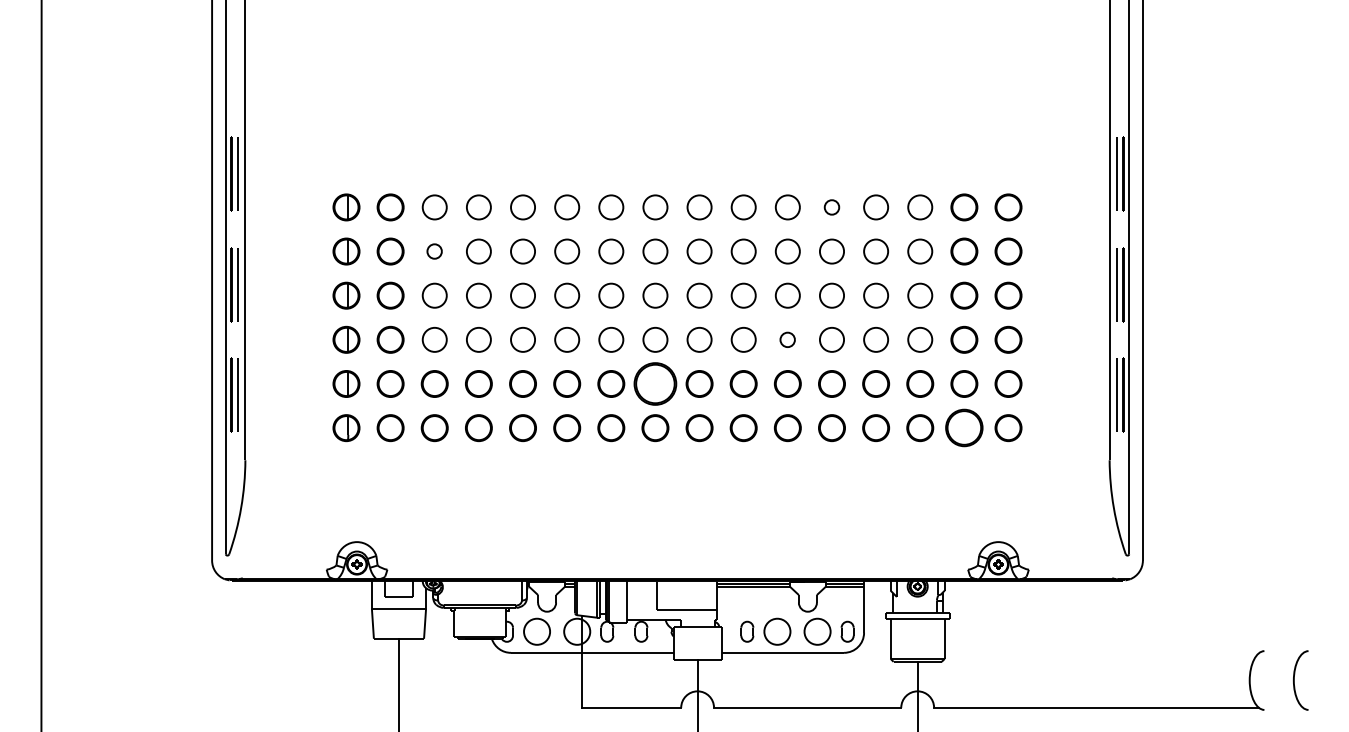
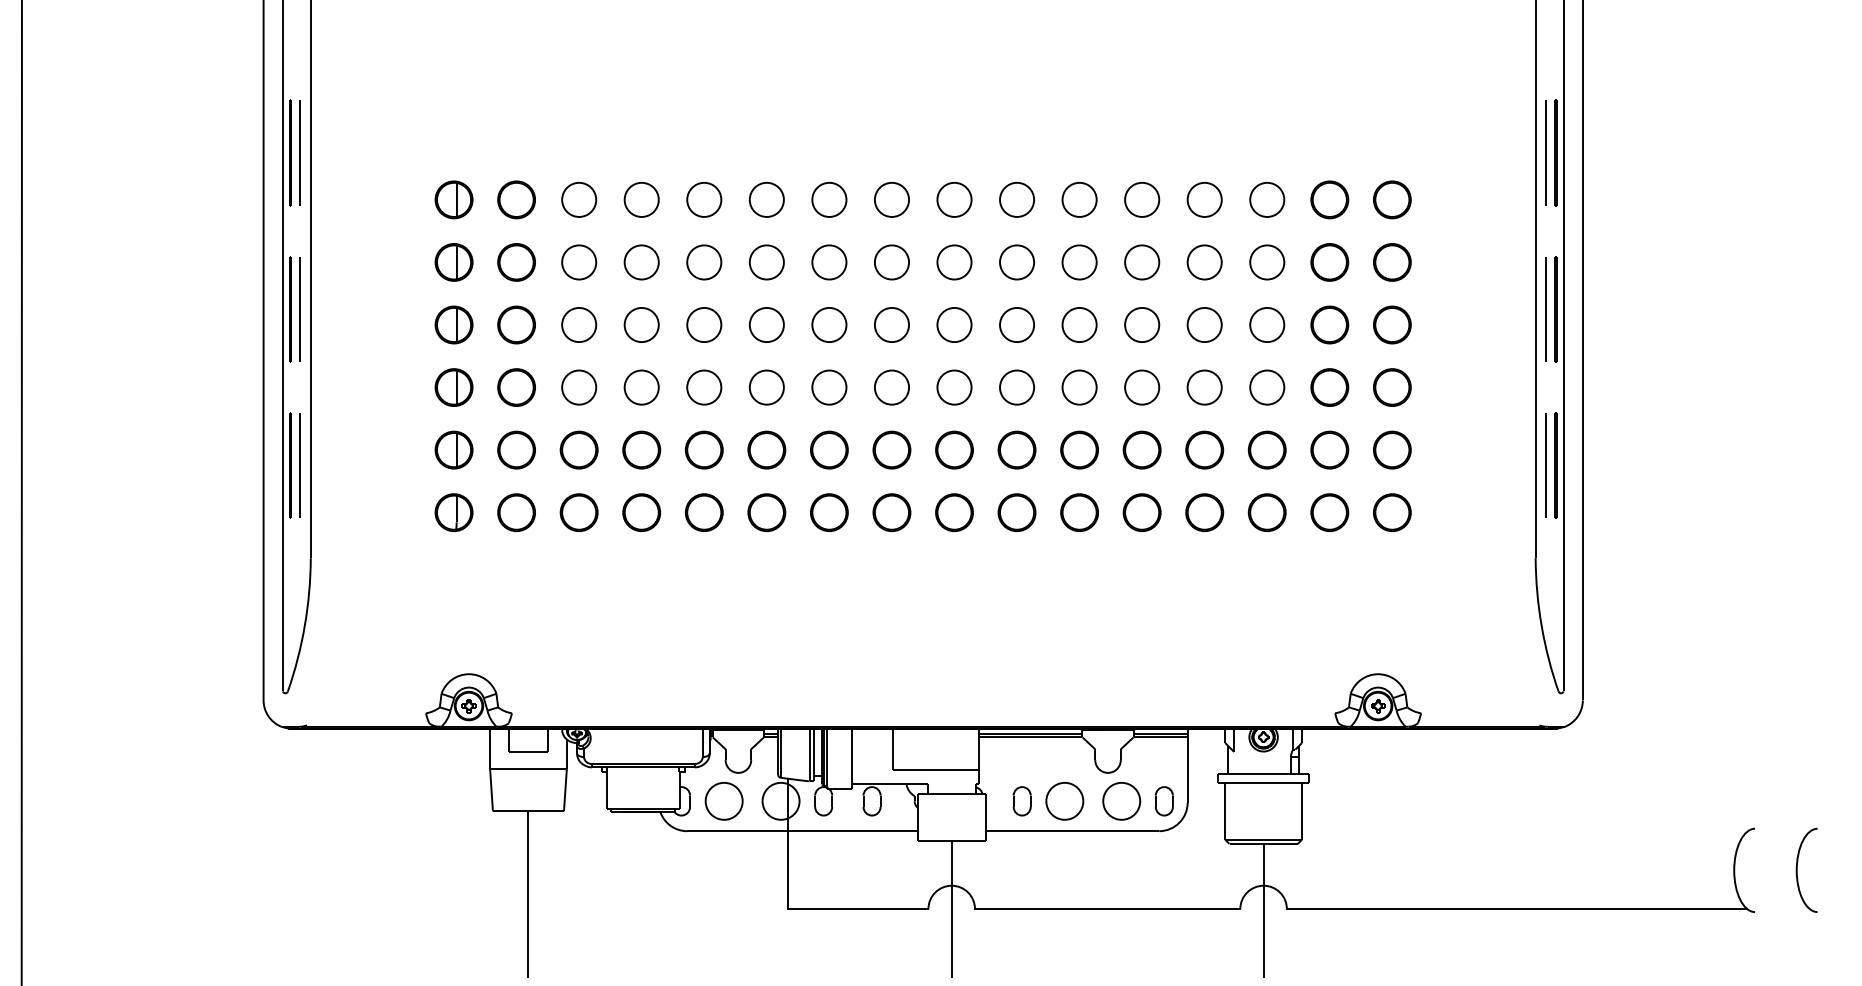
part: (831, 207) -> (1141, 199), size x1.67
part: (434, 251) -> (578, 262), size x1.67
part: (787, 339) -> (1079, 387), size x1.67
part: (655, 383) -> (892, 449), size x0.62
part: (964, 428) -> (1329, 513), size x0.71

